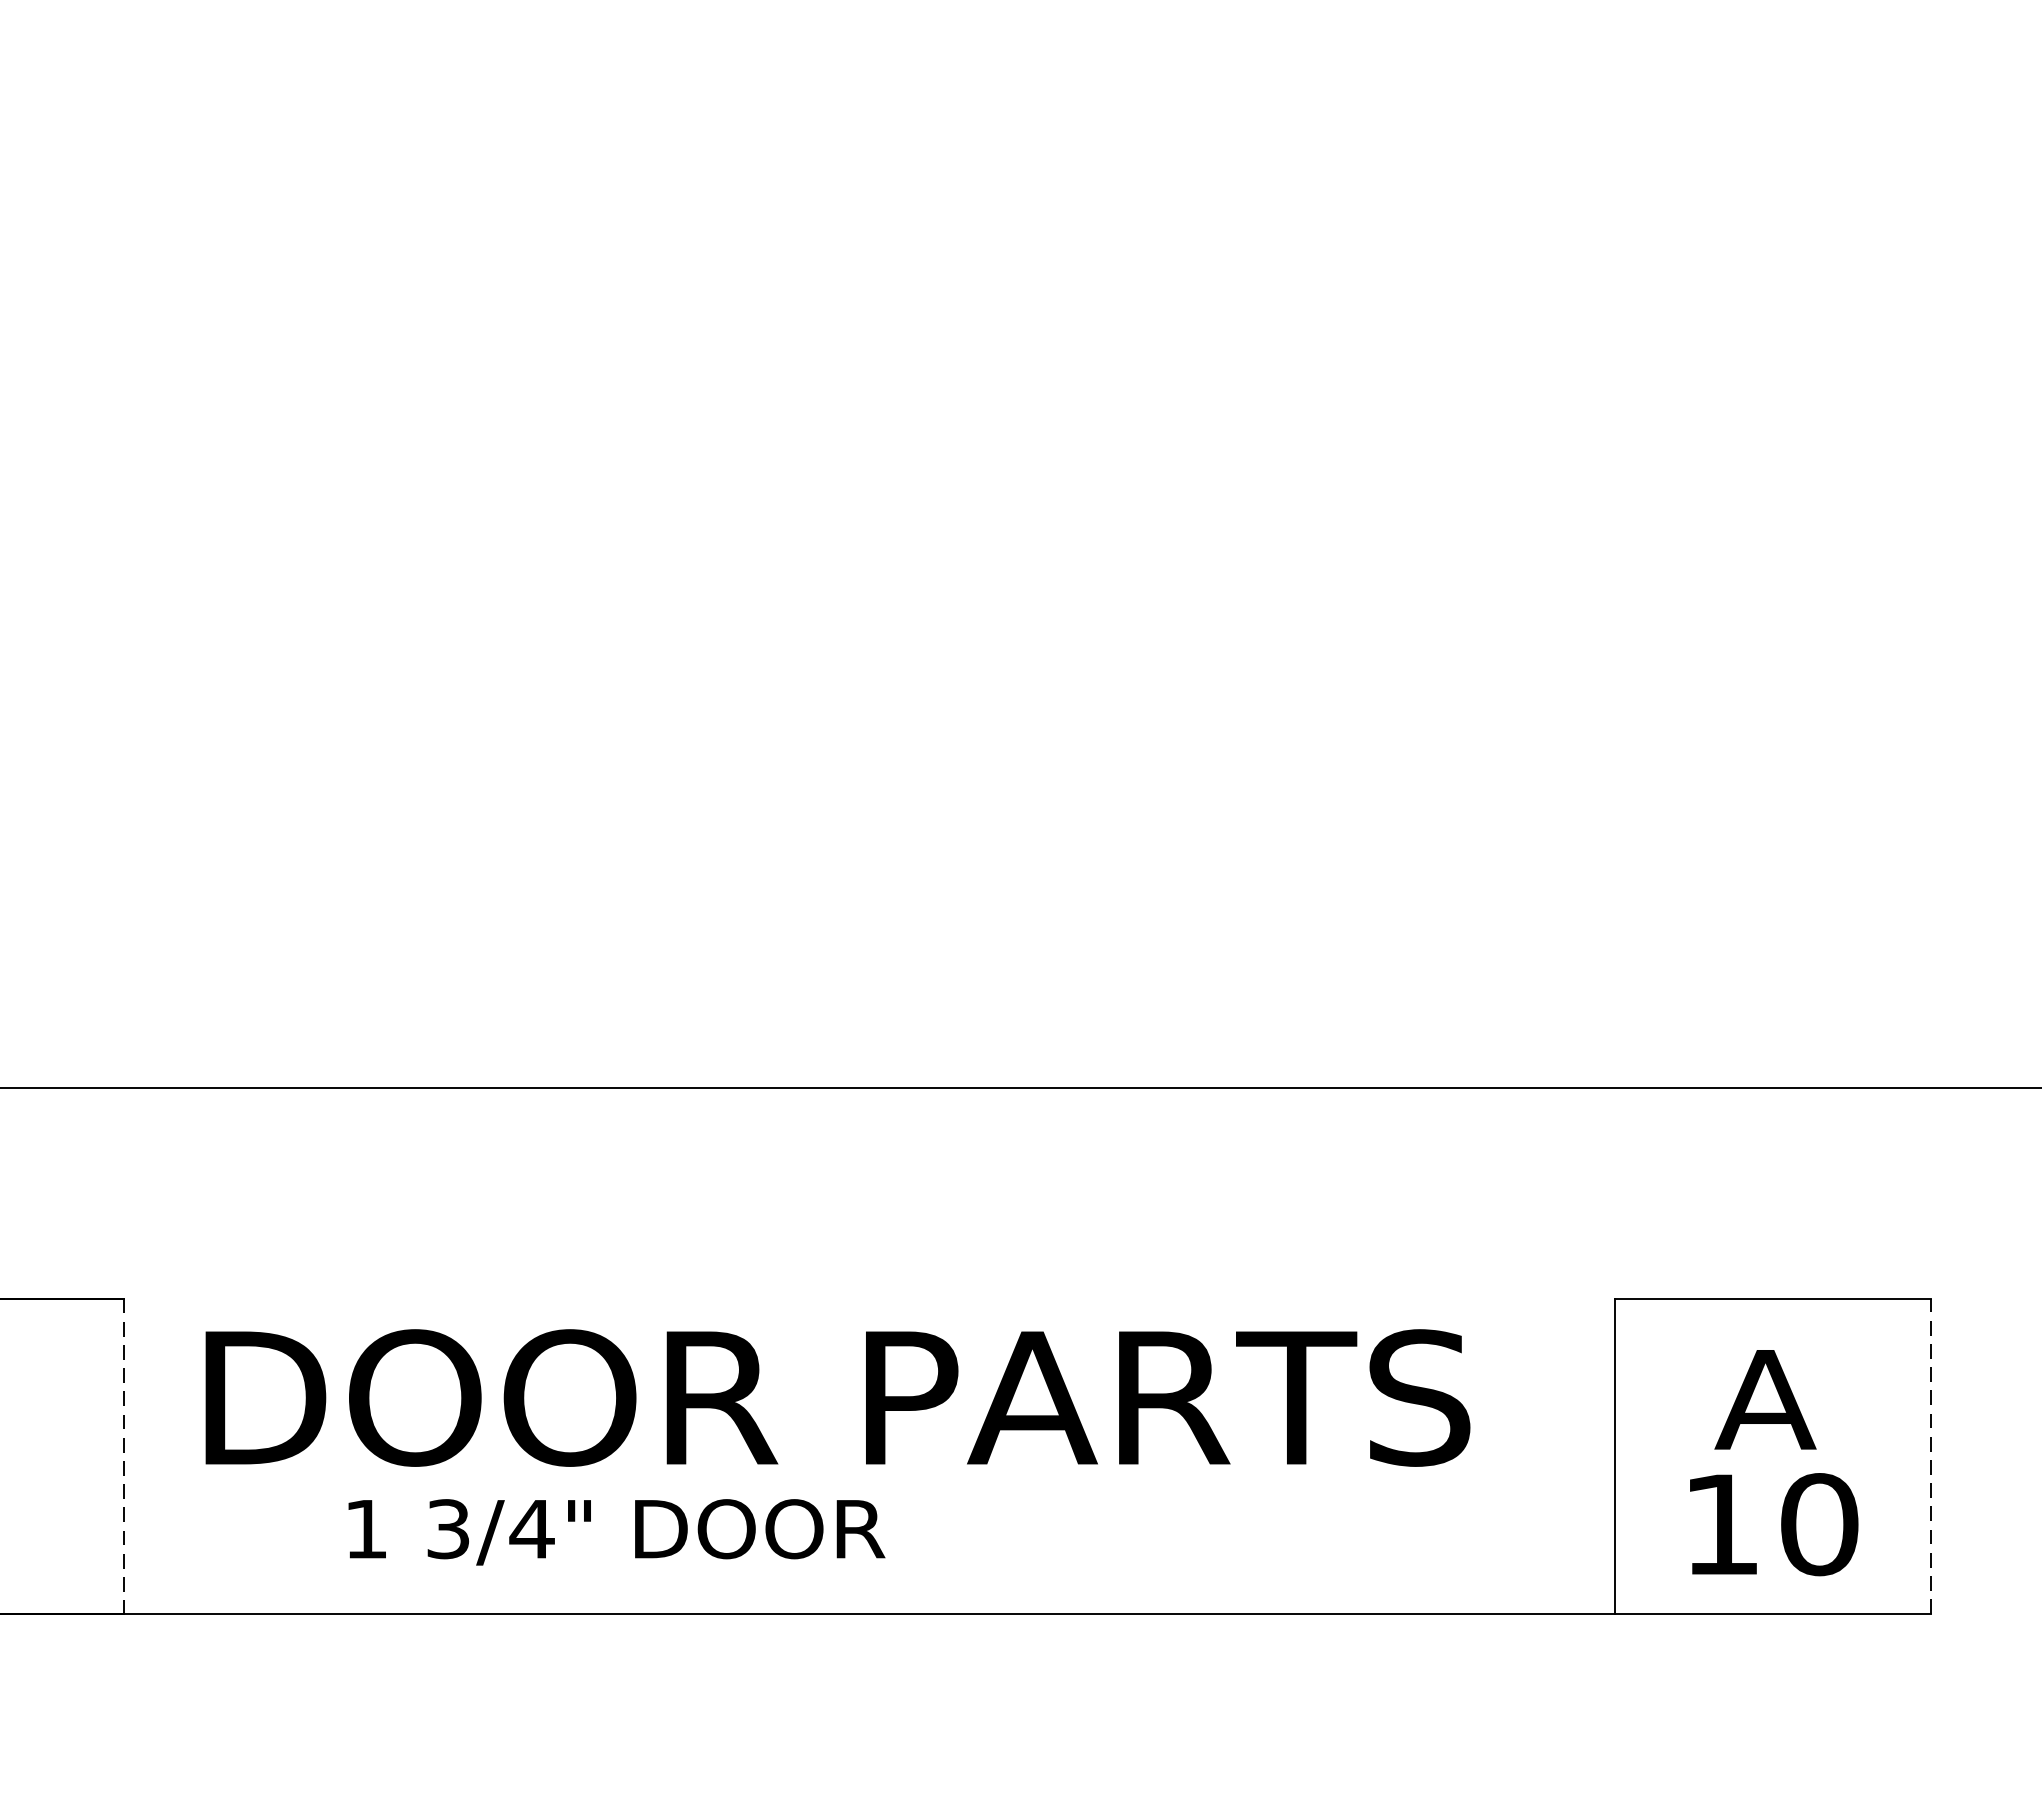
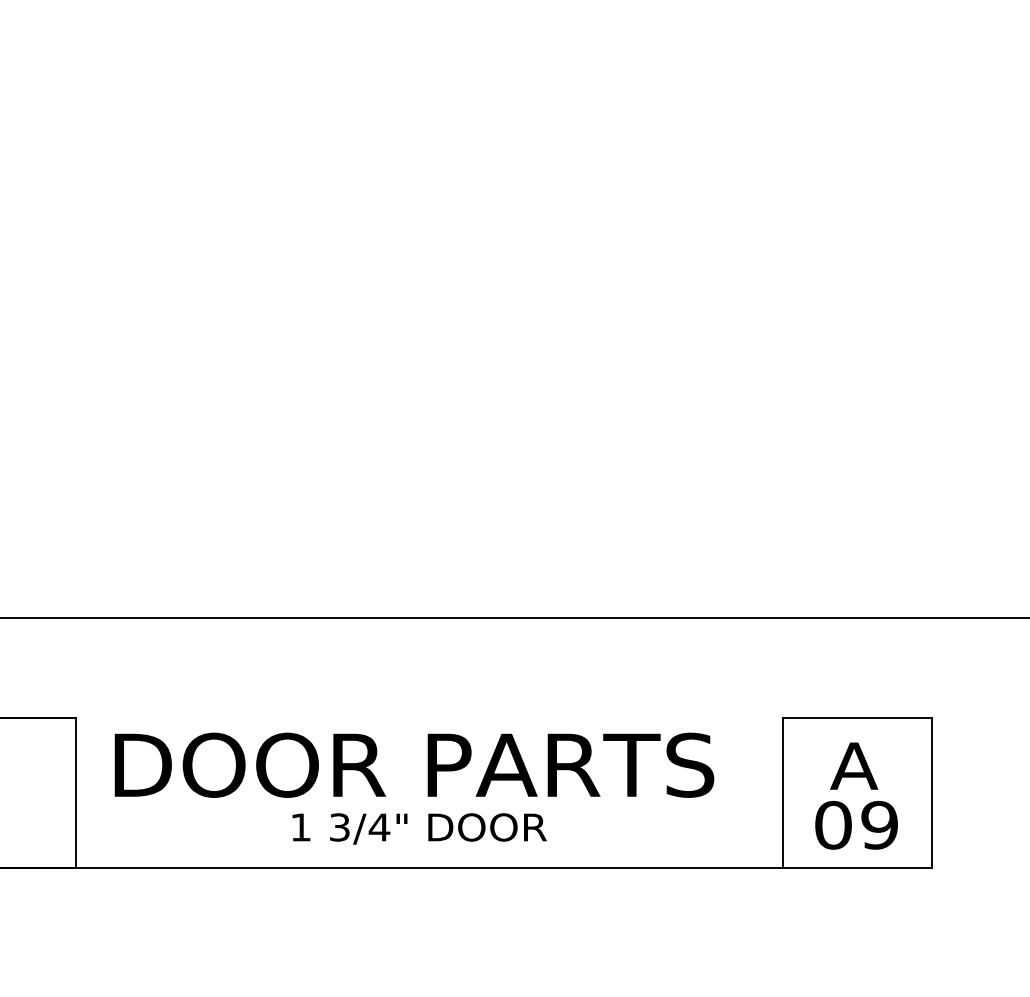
line: (124, 1455) -> (76, 792), dashed -> solid
line: (1930, 1455) -> (932, 792), dashed -> solid
text: (1770, 1522) -> (856, 824), 10 -> 09
text: (616, 1531) -> (419, 828), moved

